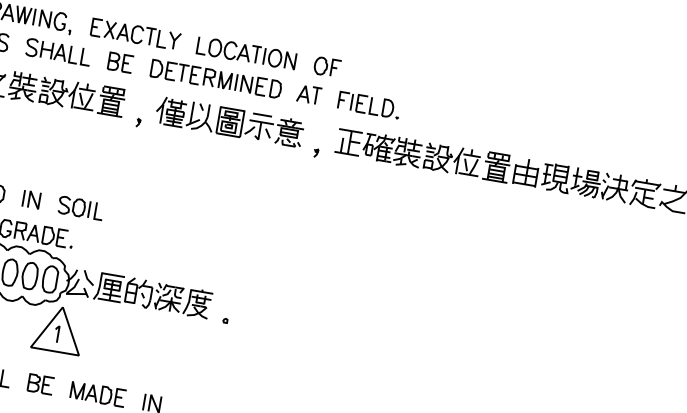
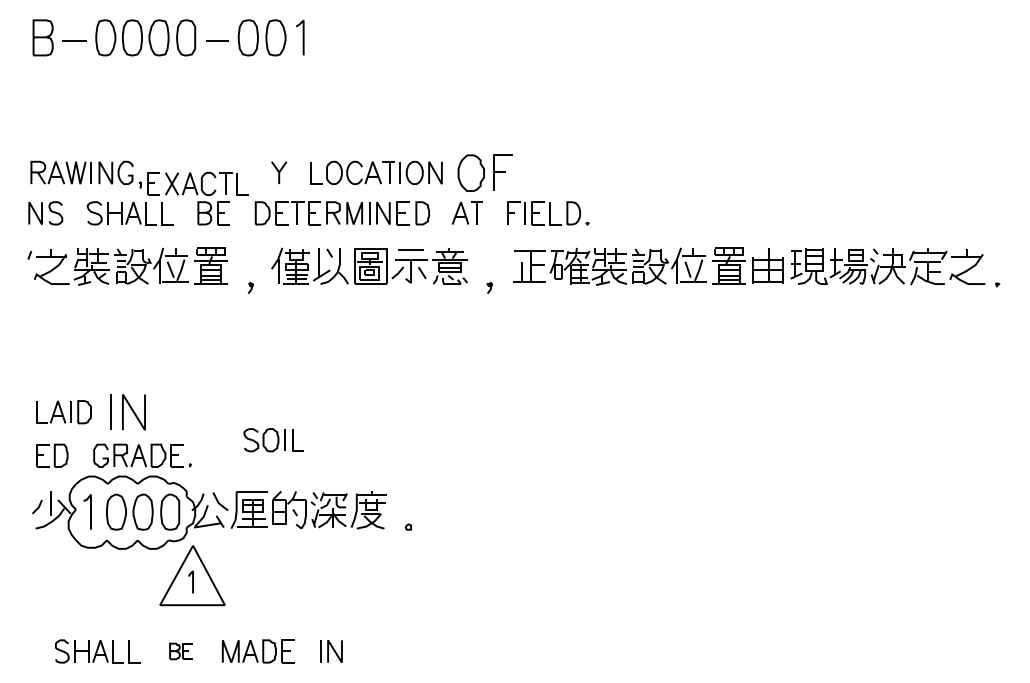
part: (129, 32) -> (197, 183), moved
part: (327, 66) -> (484, 172), size x1.6
part: (31, 199) -> (128, 411), size x1.6
part: (80, 208) -> (273, 440), moved
part: (40, 384) -> (180, 651), size x0.7

